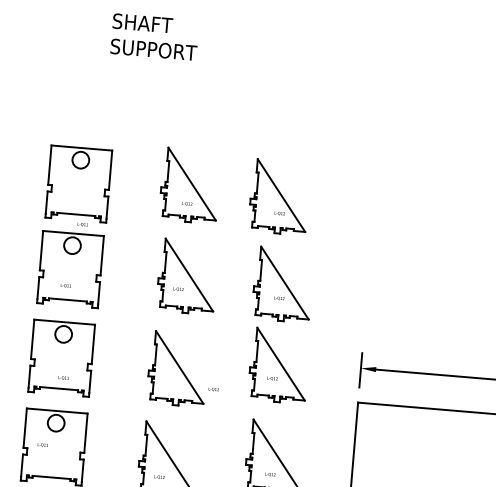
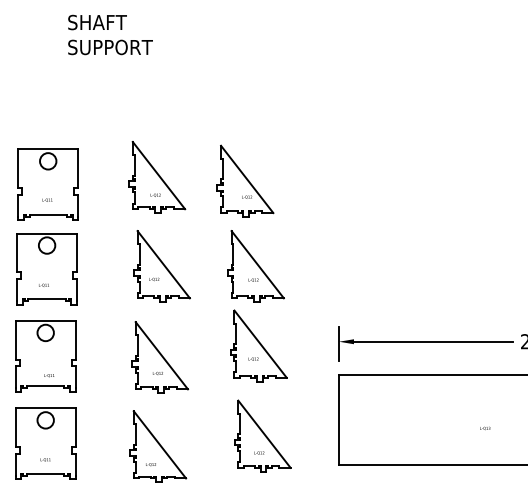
text: (82, 224) -> (47, 199), moved
text: (213, 389) -> (157, 373), moved
text: (42, 444) -> (45, 459), moved

